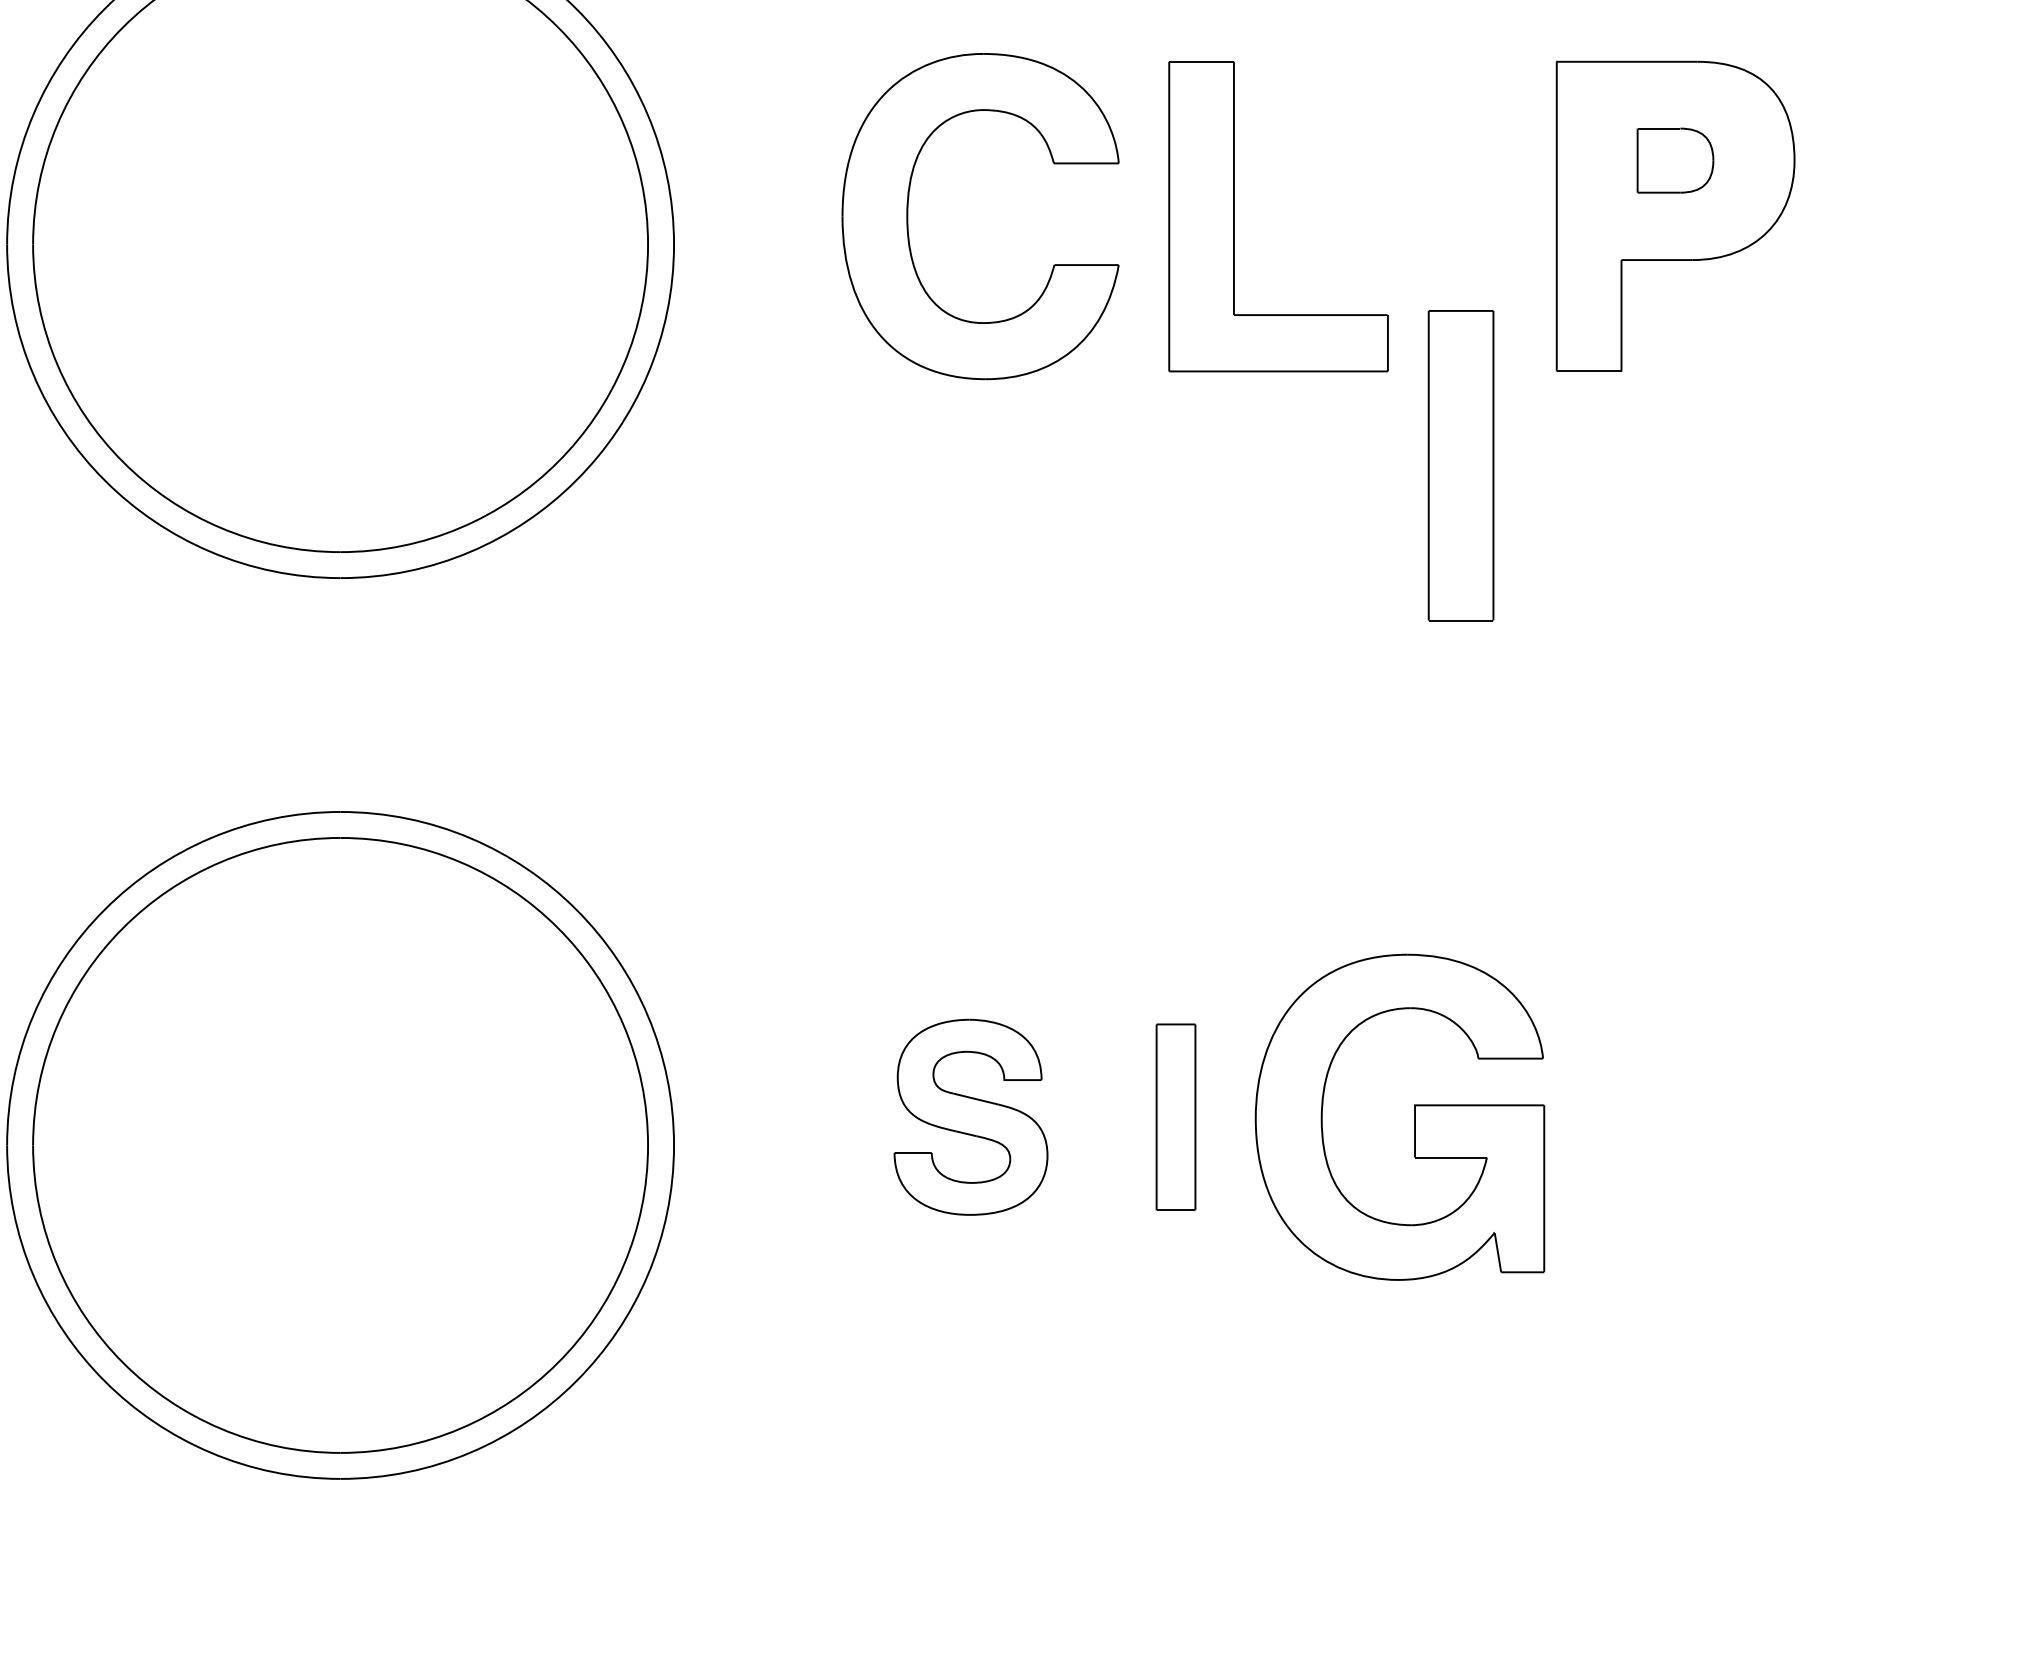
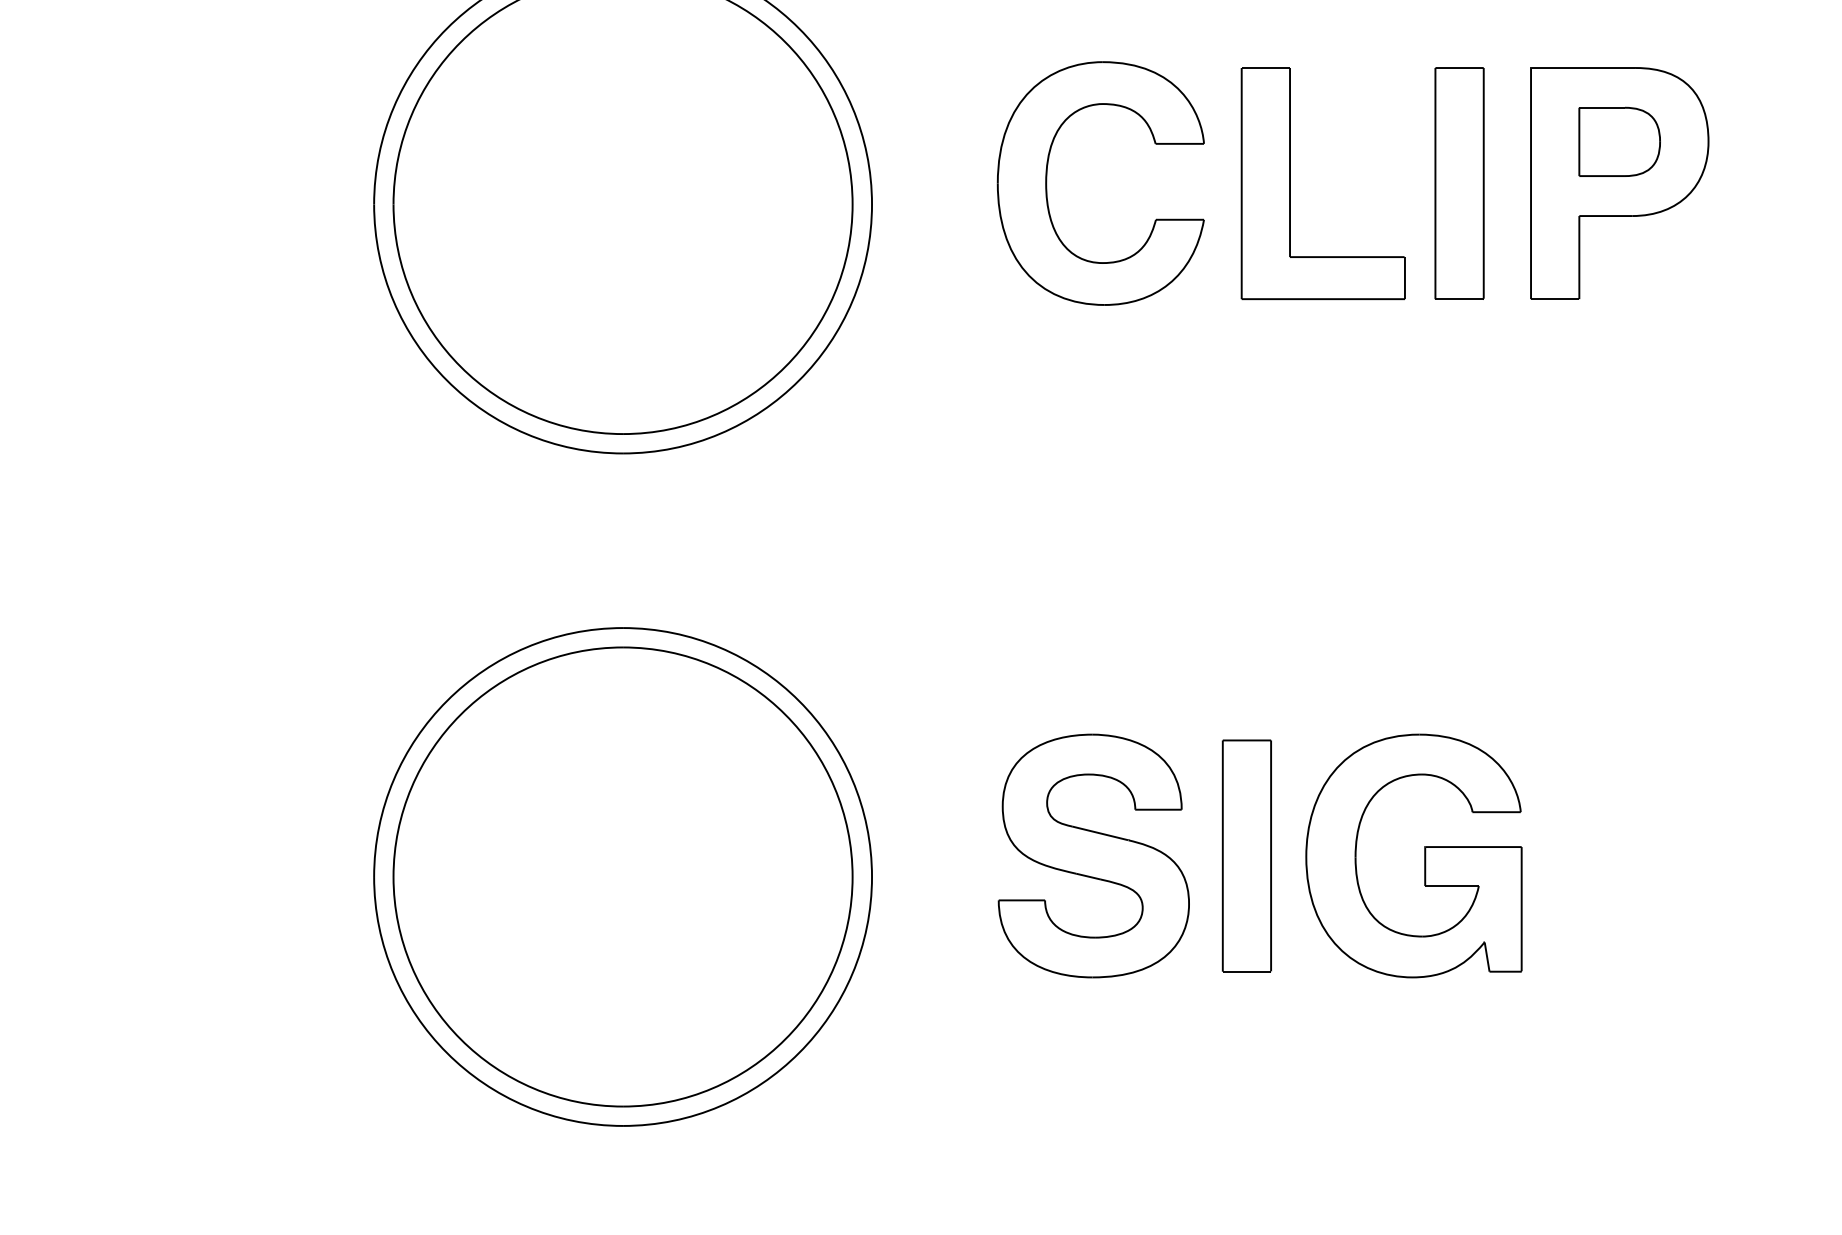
part: (1675, 160) -> (1619, 141), size x1.43
part: (1460, 465) -> (1459, 183), moved
part: (970, 1116) -> (1093, 855), size x1.67
part: (1175, 1116) -> (1246, 855), size x1.67

